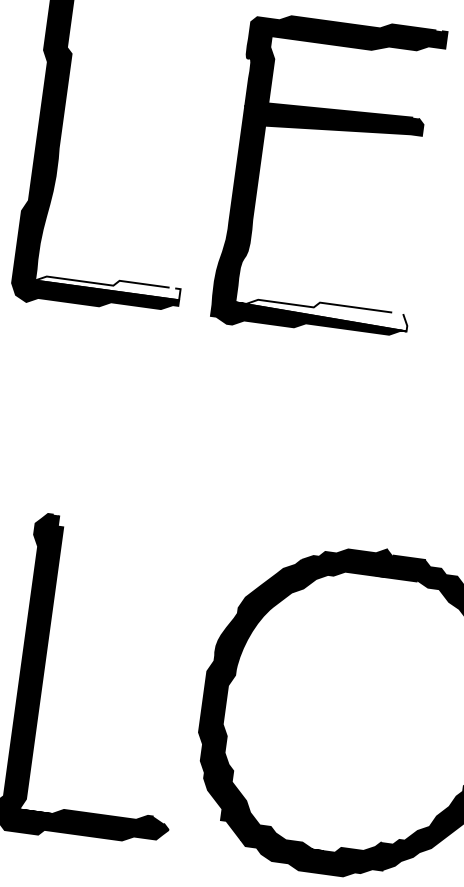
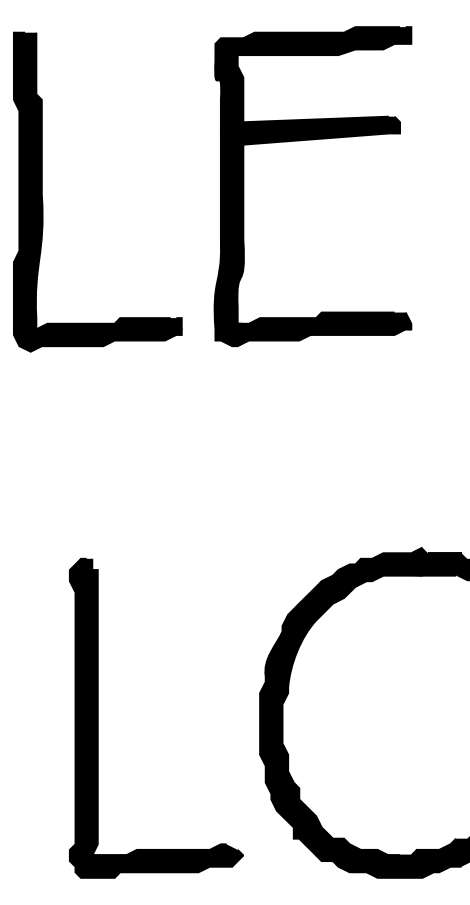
fill: (107, 284) -> (108, 323), added
fill: (321, 310) -> (324, 320), added

